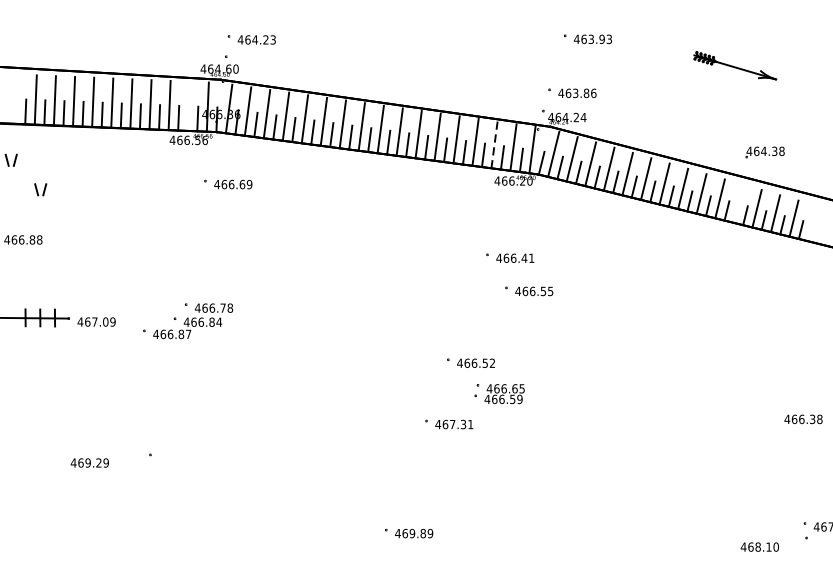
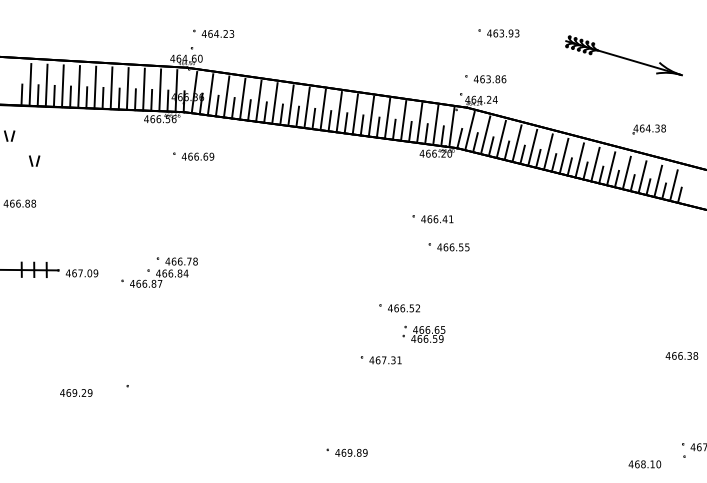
part: (734, 65) -> (623, 55), size x1.67
line: (189, 106) -> (160, 90), added
line: (494, 145) -> (419, 123), dashed -> solid
line: (738, 203) -> (626, 172), added

